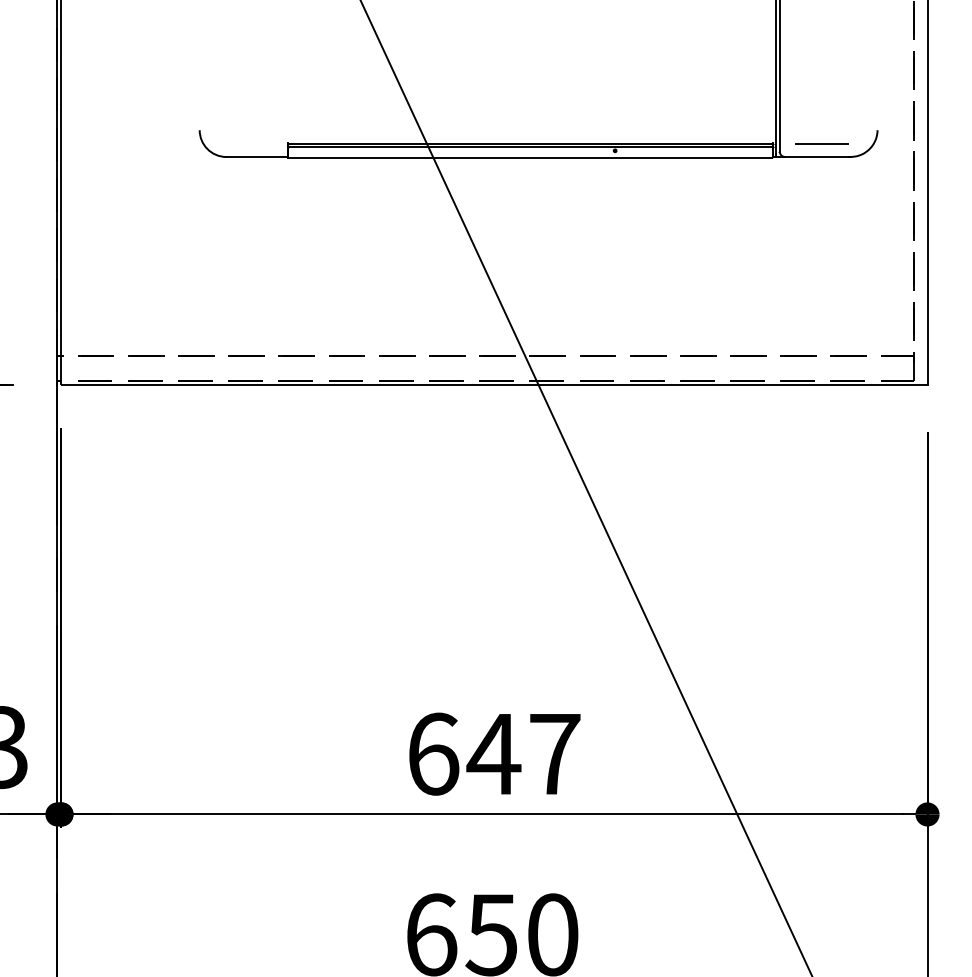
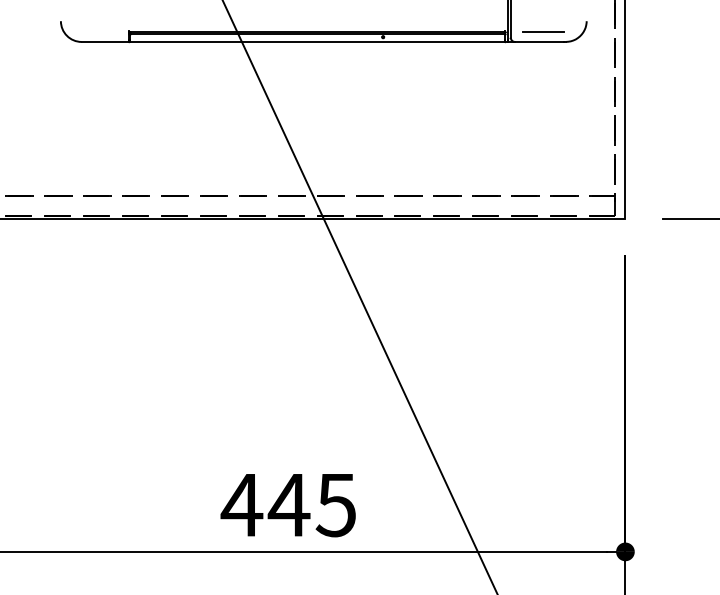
text: (492, 753) -> (288, 504), 647 -> 445

